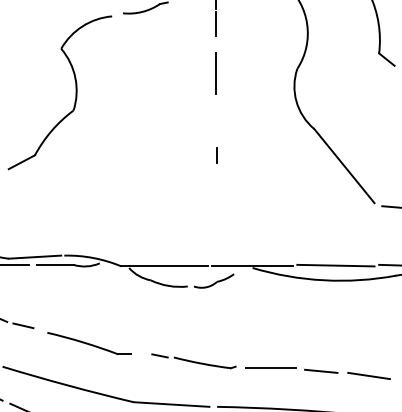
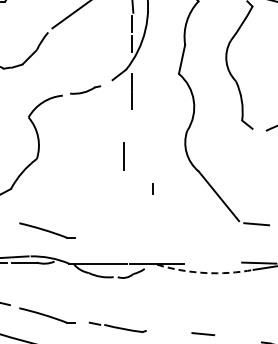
line: (214, 74) -> (123, 156), moved
line: (215, 154) -> (152, 188), moved
part: (89, 217) -> (47, 230), added
line: (336, 264) -> (213, 262), removed
arc: (324, 279) -> (205, 272), solid -> dashed
line: (270, 368) -> (169, 332), removed
line: (369, 376) -> (235, 337), removed

